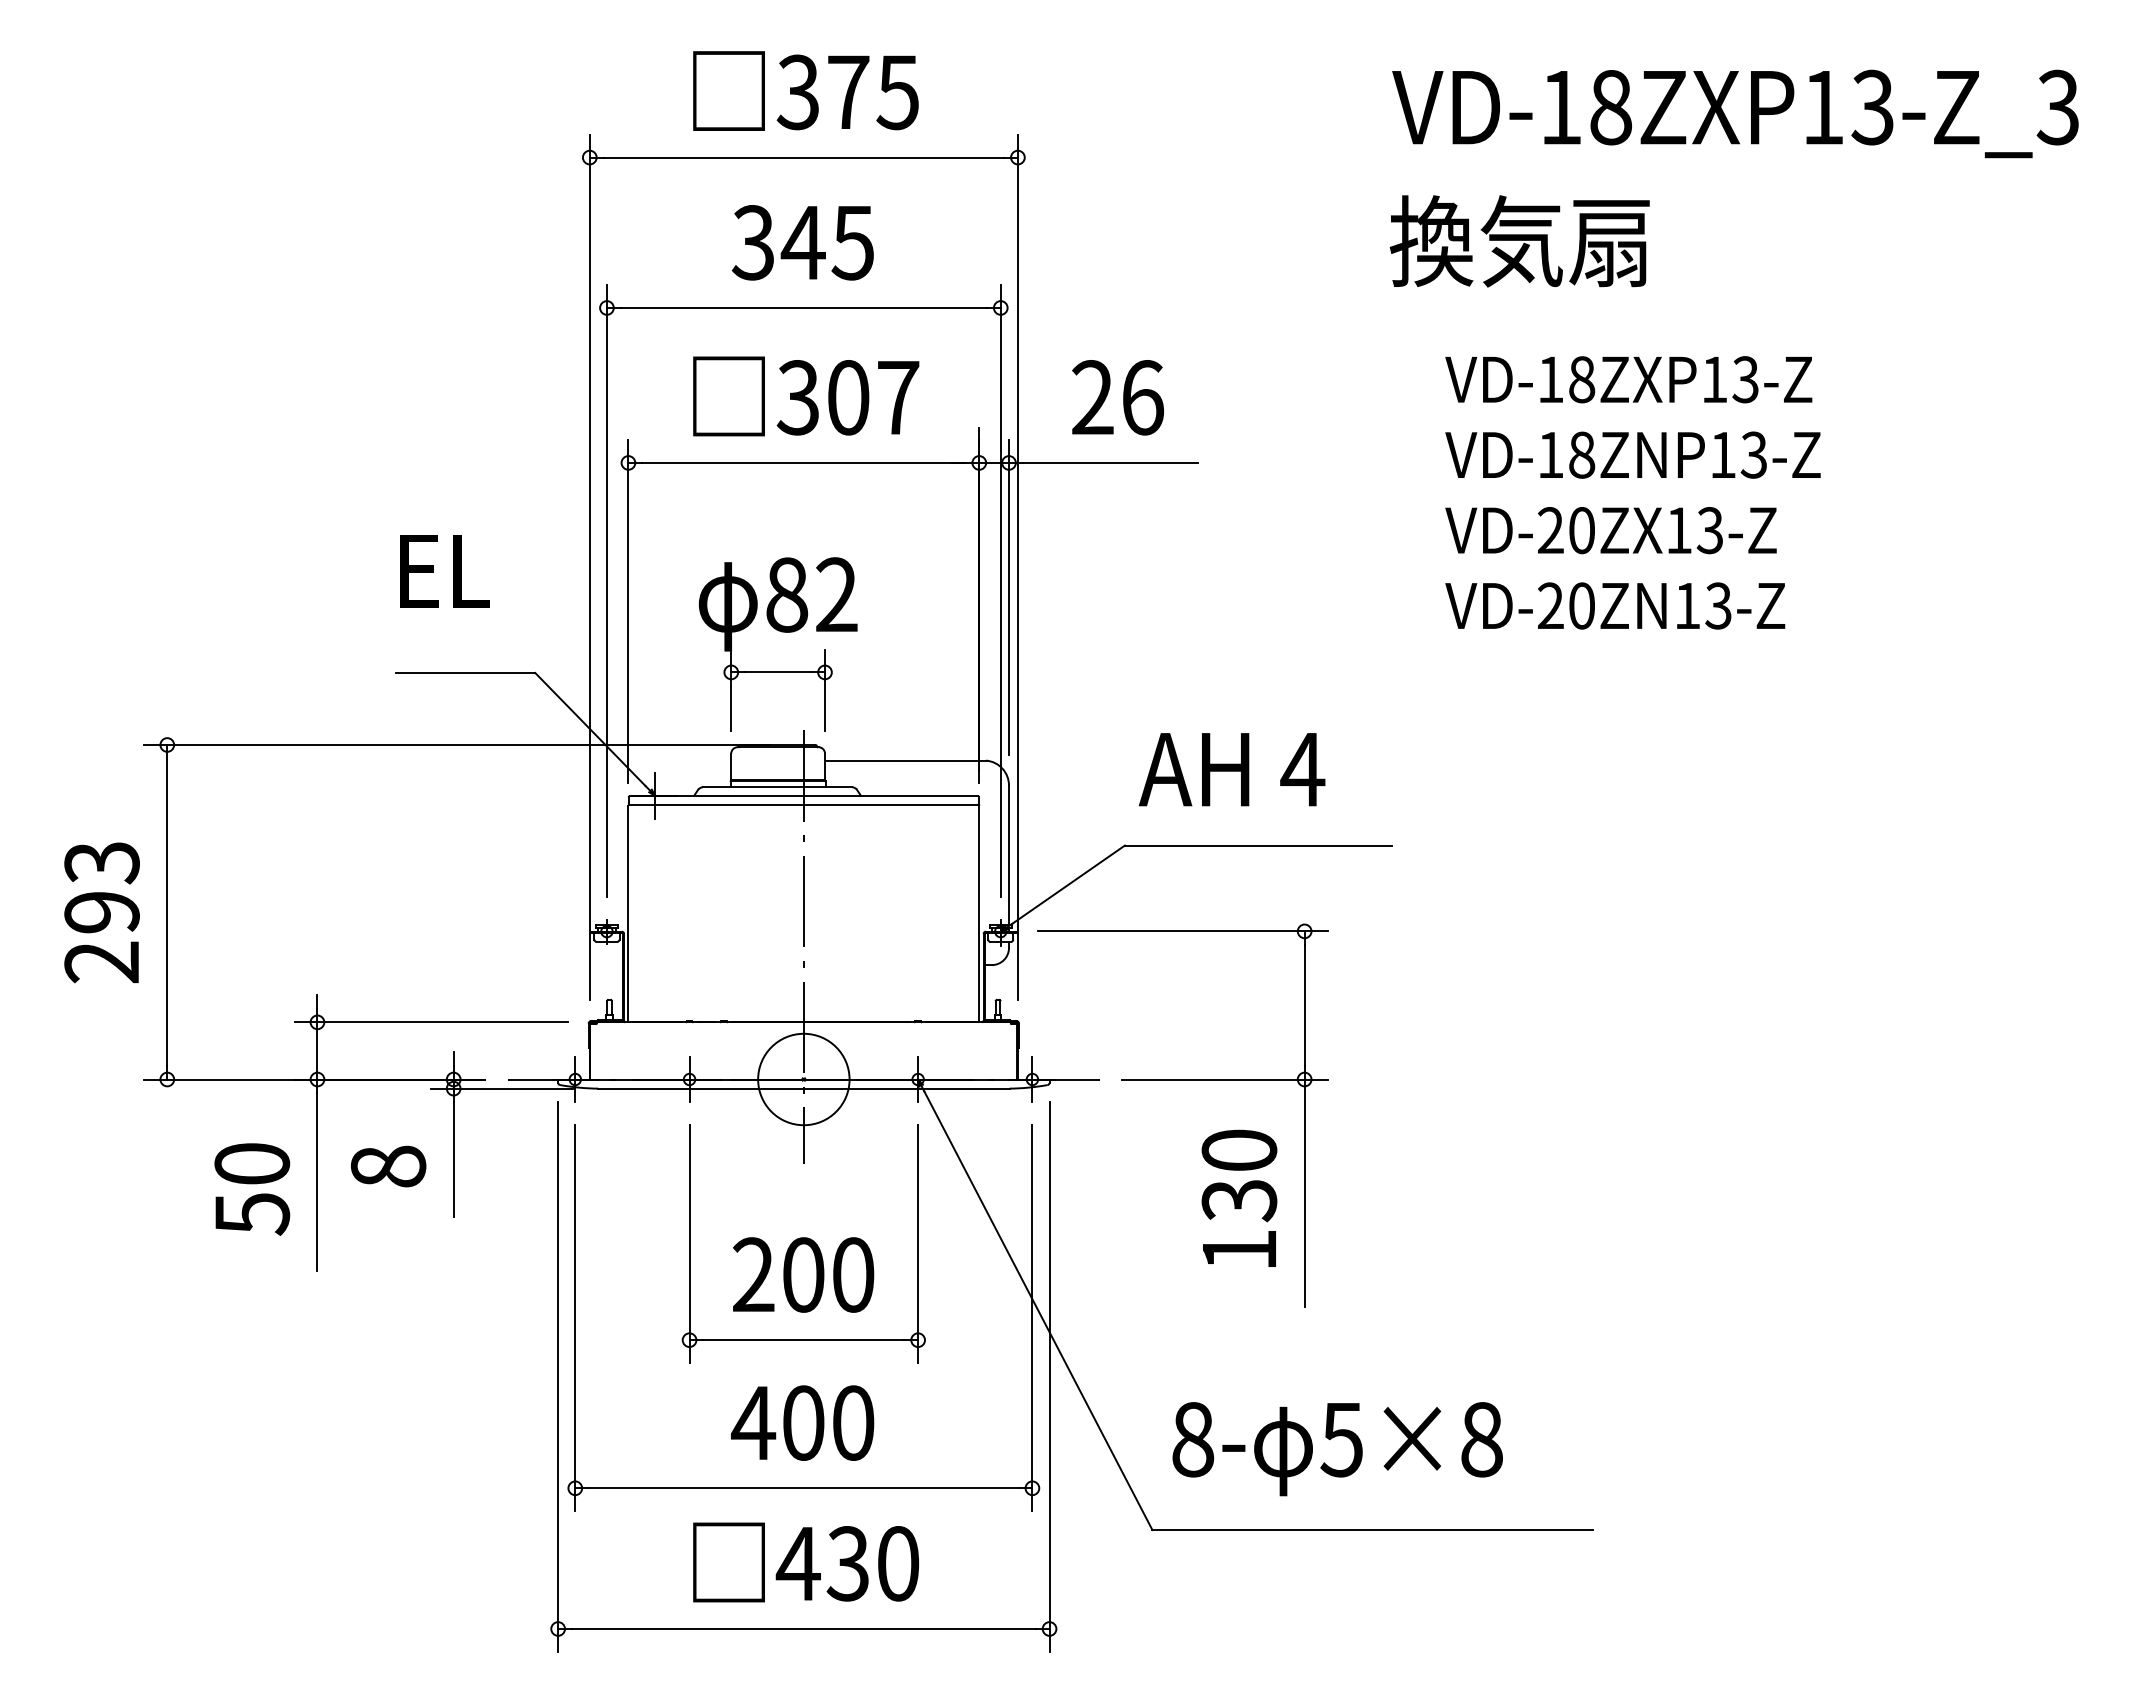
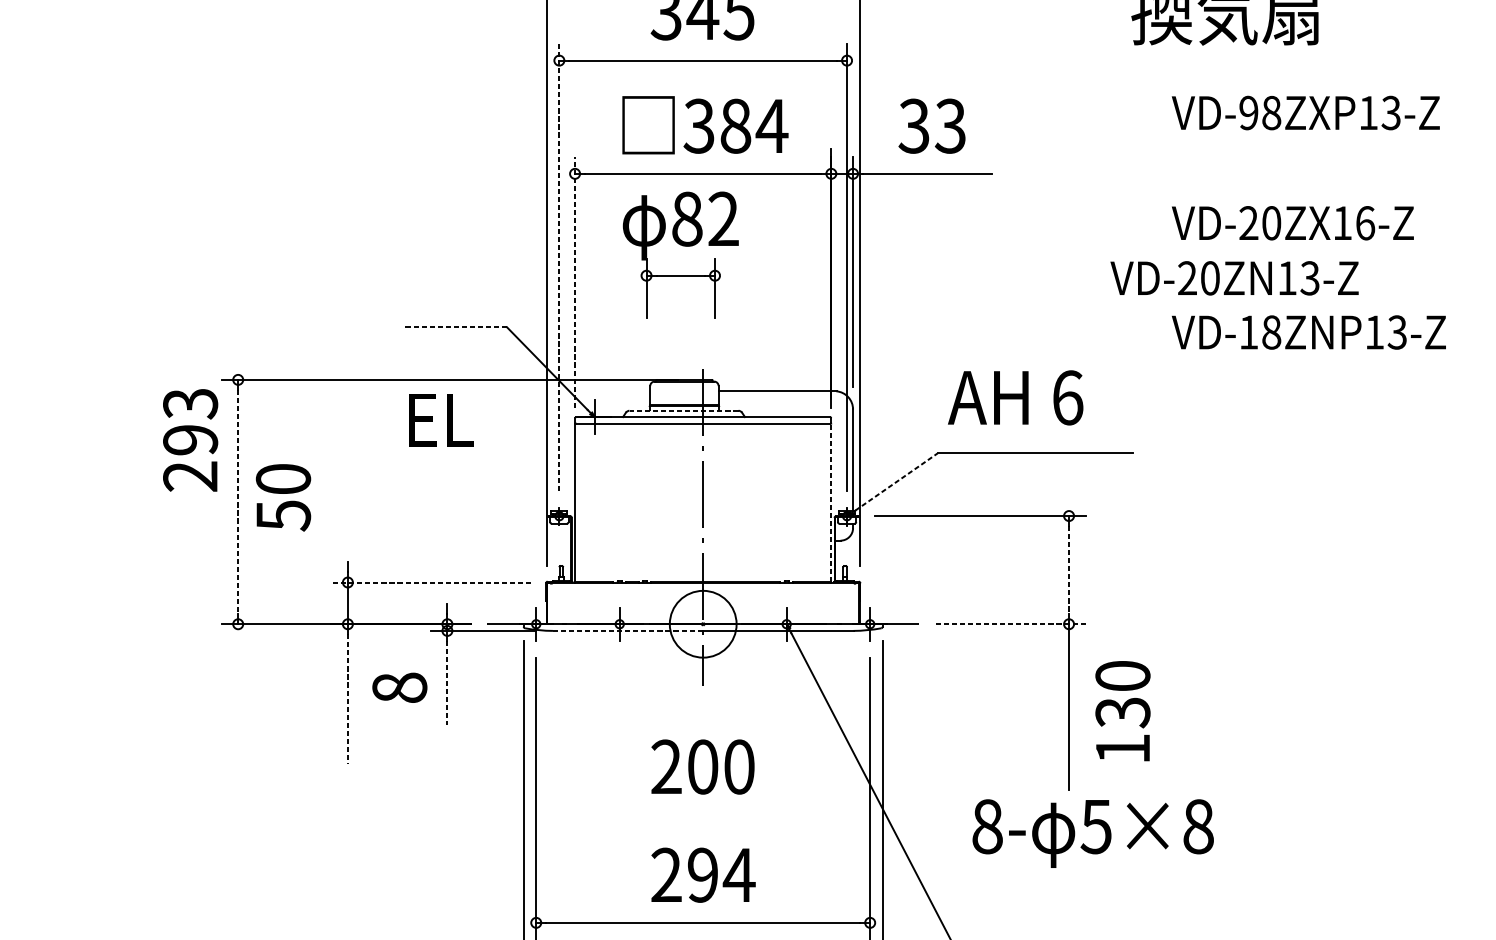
text: (1550, 379) -> (1248, 112), VD-18ZXP13-Z -> VD-98ZXP13-Z
text: (874, 397) -> (754, 126), 307 -> 384
text: (1117, 397) -> (932, 126), 26 -> 33
text: (1632, 454) -> (1308, 332), moved
text: (1709, 530) -> (1364, 223), VD-20ZX13-Z -> VD-20ZX16-Z
text: (444, 571) -> (440, 420), moved
line: (606, 590) -> (559, 267), solid -> dashed
text: (1615, 605) -> (1234, 277), moved
line: (628, 611) -> (575, 282), solid -> dashed
part: (781, 632) -> (683, 246), moved
line: (465, 673) -> (456, 327), solid -> dashed
text: (1302, 769) -> (1067, 397), 4 -> 6
line: (777, 787) -> (683, 410), solid -> dashed
line: (1068, 884) -> (896, 481), solid -> dashed
text: (101, 912) -> (190, 440), moved
line: (167, 912) -> (238, 502), solid -> dashed
line: (979, 913) -> (831, 502), solid -> dashed
line: (1304, 1005) -> (1068, 570), solid -> dashed
line: (431, 1022) -> (431, 582), solid -> dashed
line: (1224, 1079) -> (1010, 624), solid -> dashed
line: (701, 1088) -> (628, 630), solid -> dashed
line: (453, 1160) -> (447, 683), solid -> dashed
line: (317, 1181) -> (347, 698), solid -> dashed
text: (252, 1189) -> (283, 497), moved
text: (1239, 1197) -> (1122, 710), moved
part: (803, 1339) -> (702, 814), removed
text: (802, 1422) -> (702, 874), 400 -> 294
text: (1337, 1449) -> (1093, 833), moved

